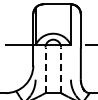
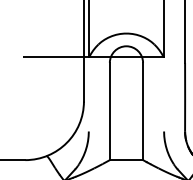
line: (45, 70) -> (109, 111), dashed -> solid
line: (61, 70) -> (143, 111), dashed -> solid

